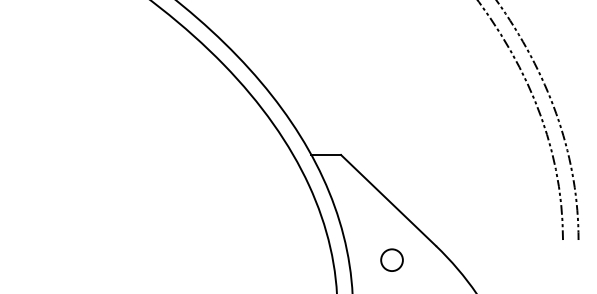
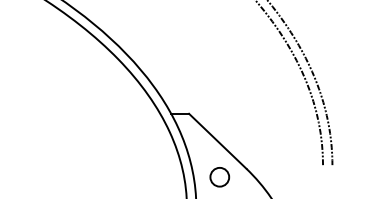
circle: (391, 260) -> (219, 177), size x1.43

